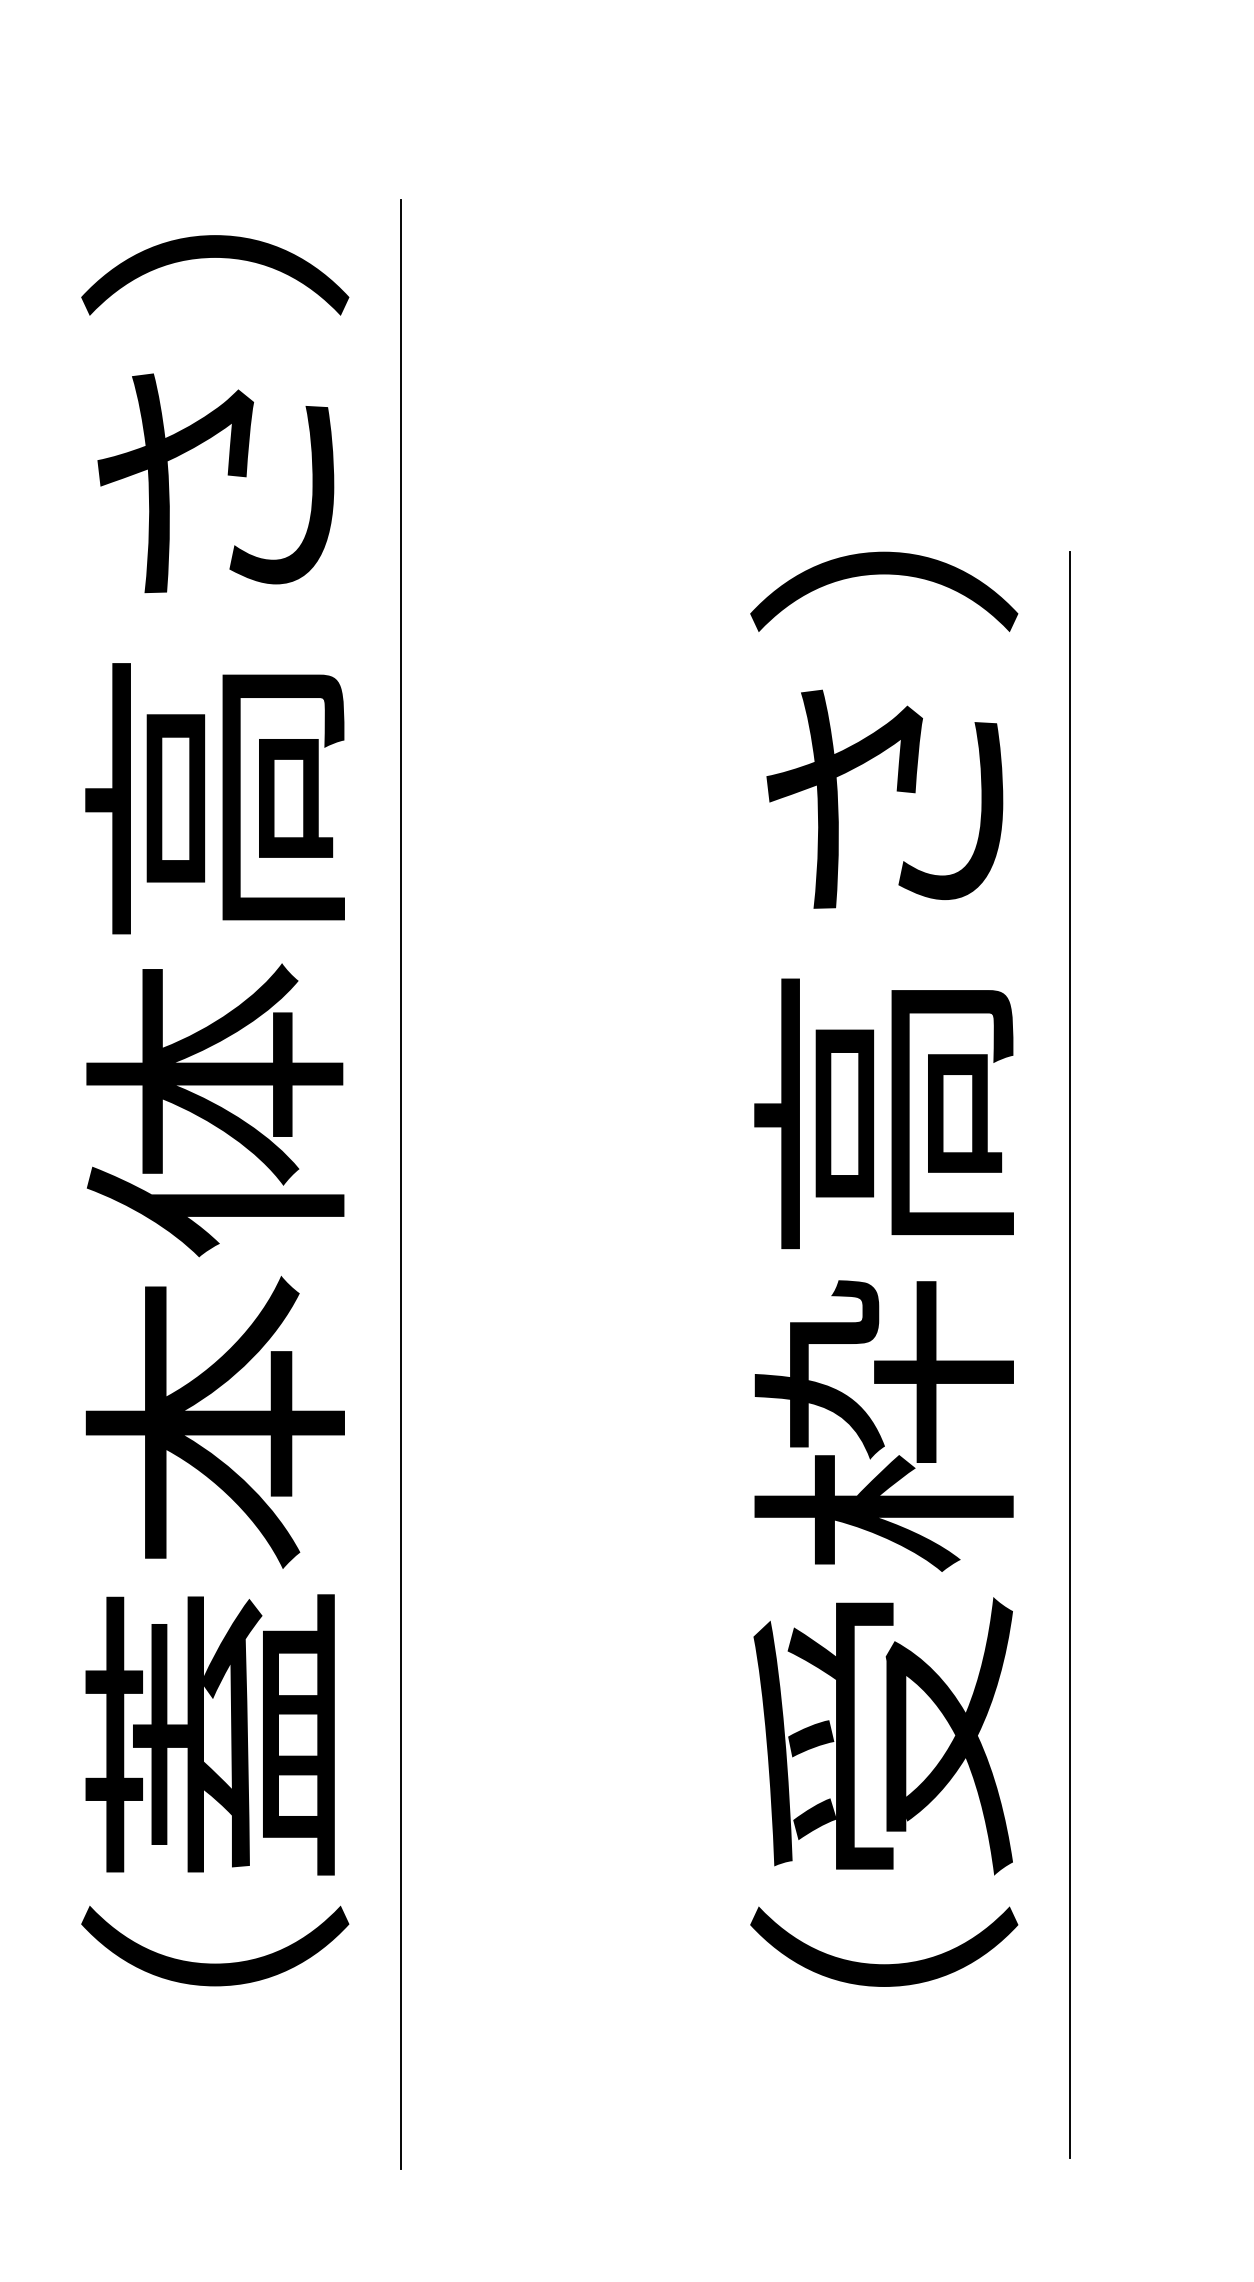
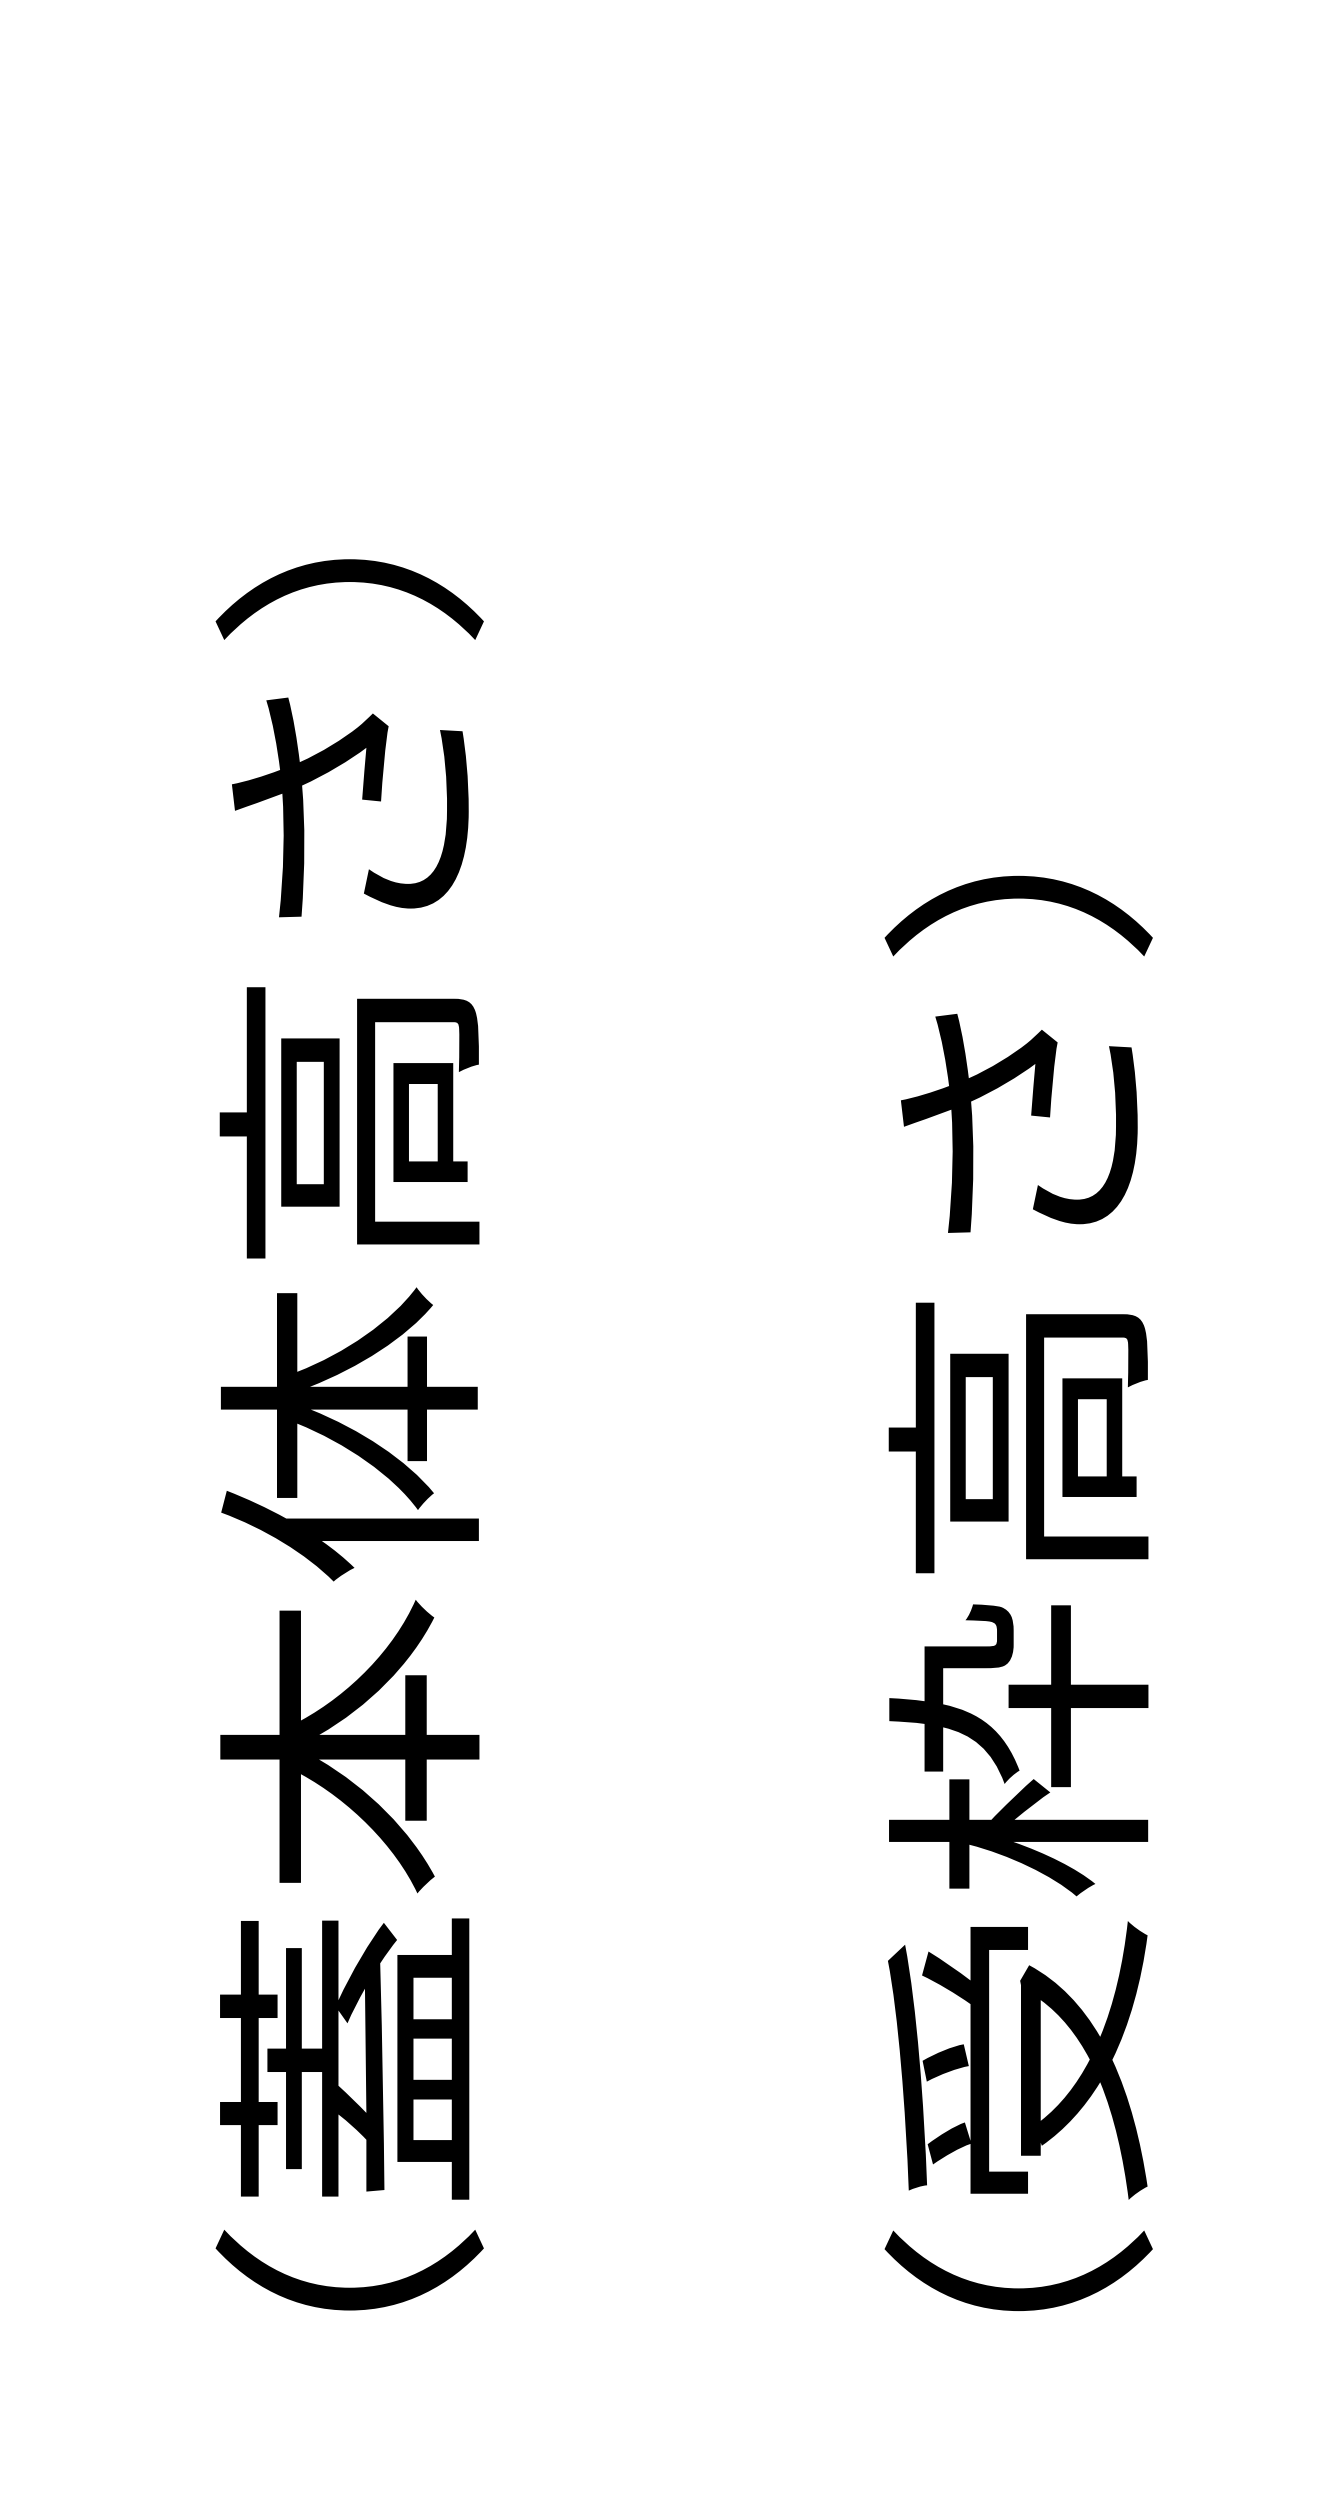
line: (401, 1184) -> (535, 1508), removed
line: (1070, 1355) -> (1204, 1679), removed

